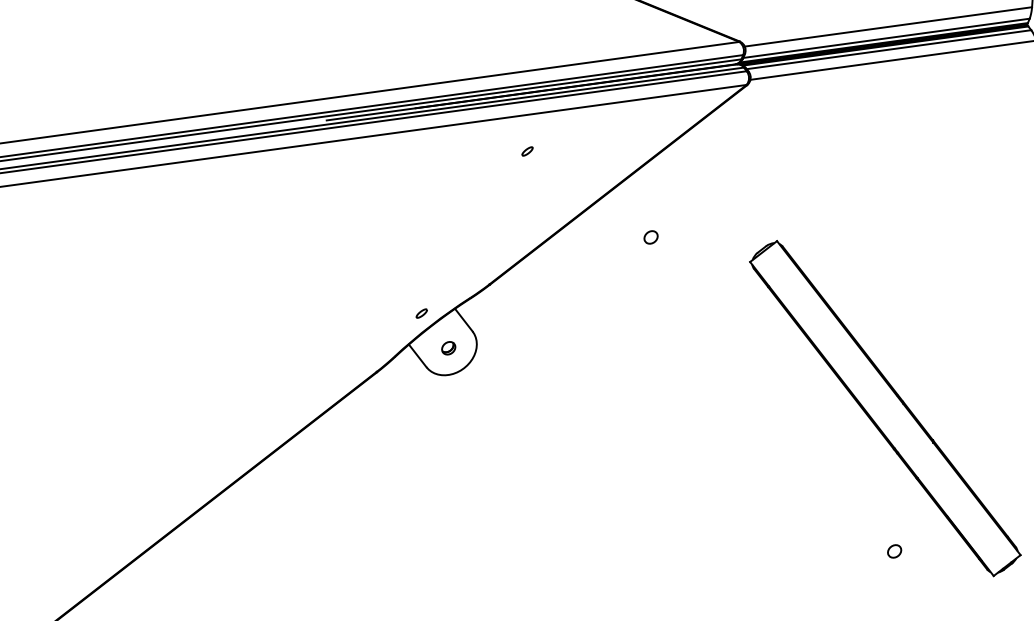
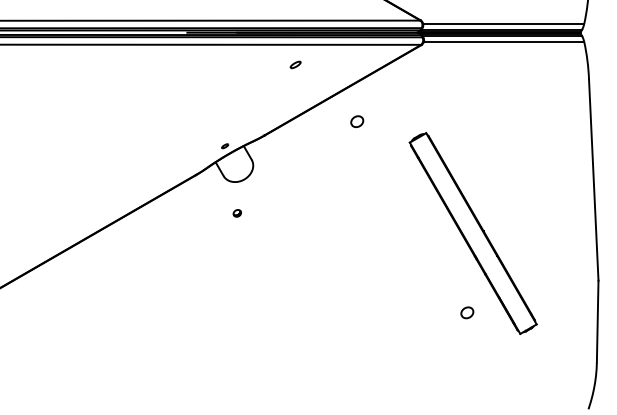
part: (527, 150) -> (295, 64), size x1.6
part: (649, 237) -> (356, 121), size x1.6
part: (447, 348) -> (236, 213), moved
part: (894, 550) -> (467, 312), size x1.6

